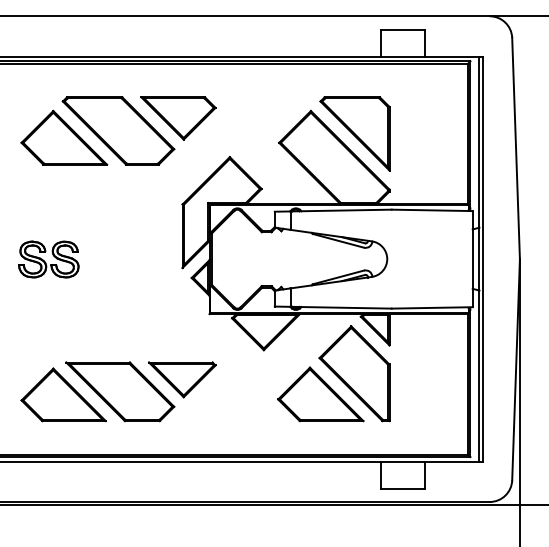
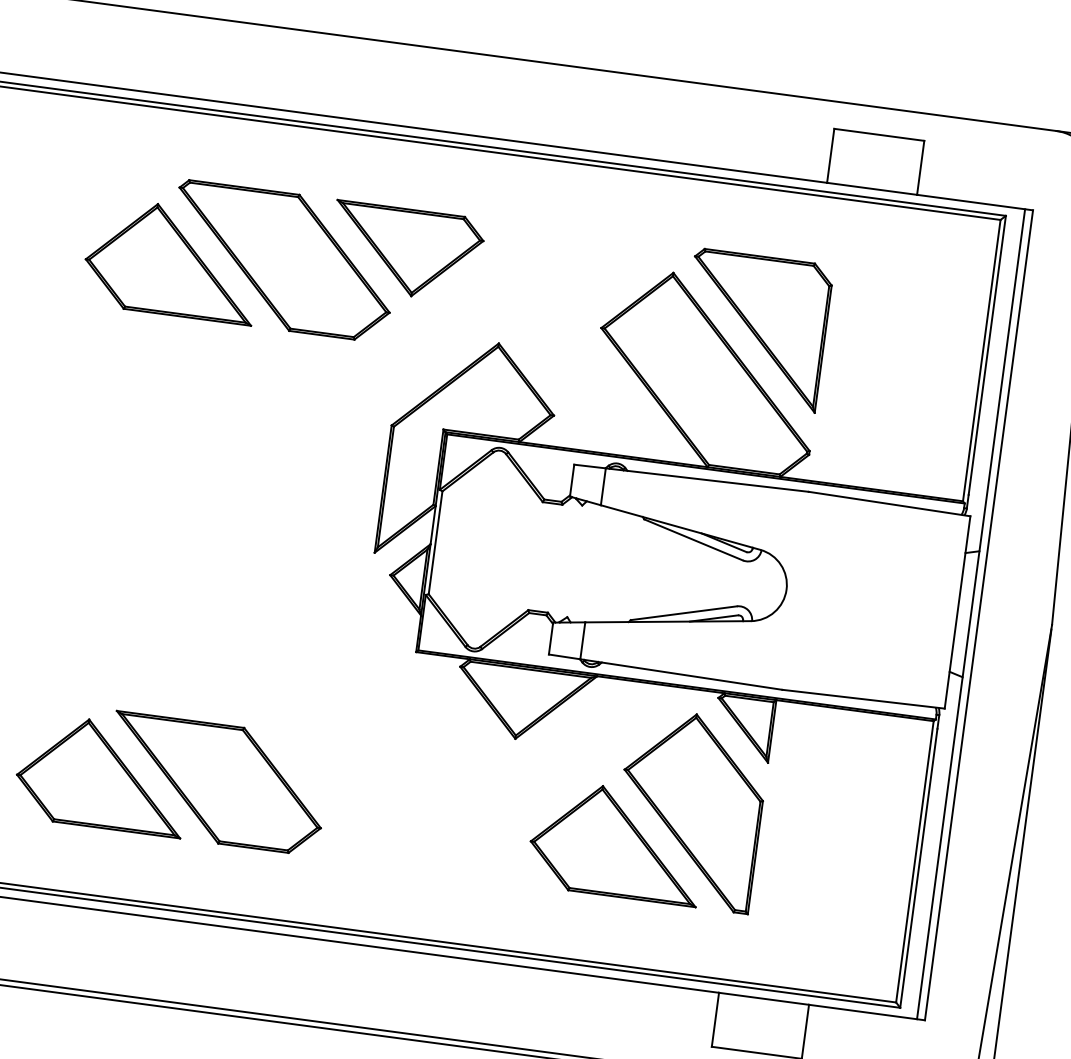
part: (48, 259) -> (108, 499), removed
part: (182, 379) -> (344, 775), removed

